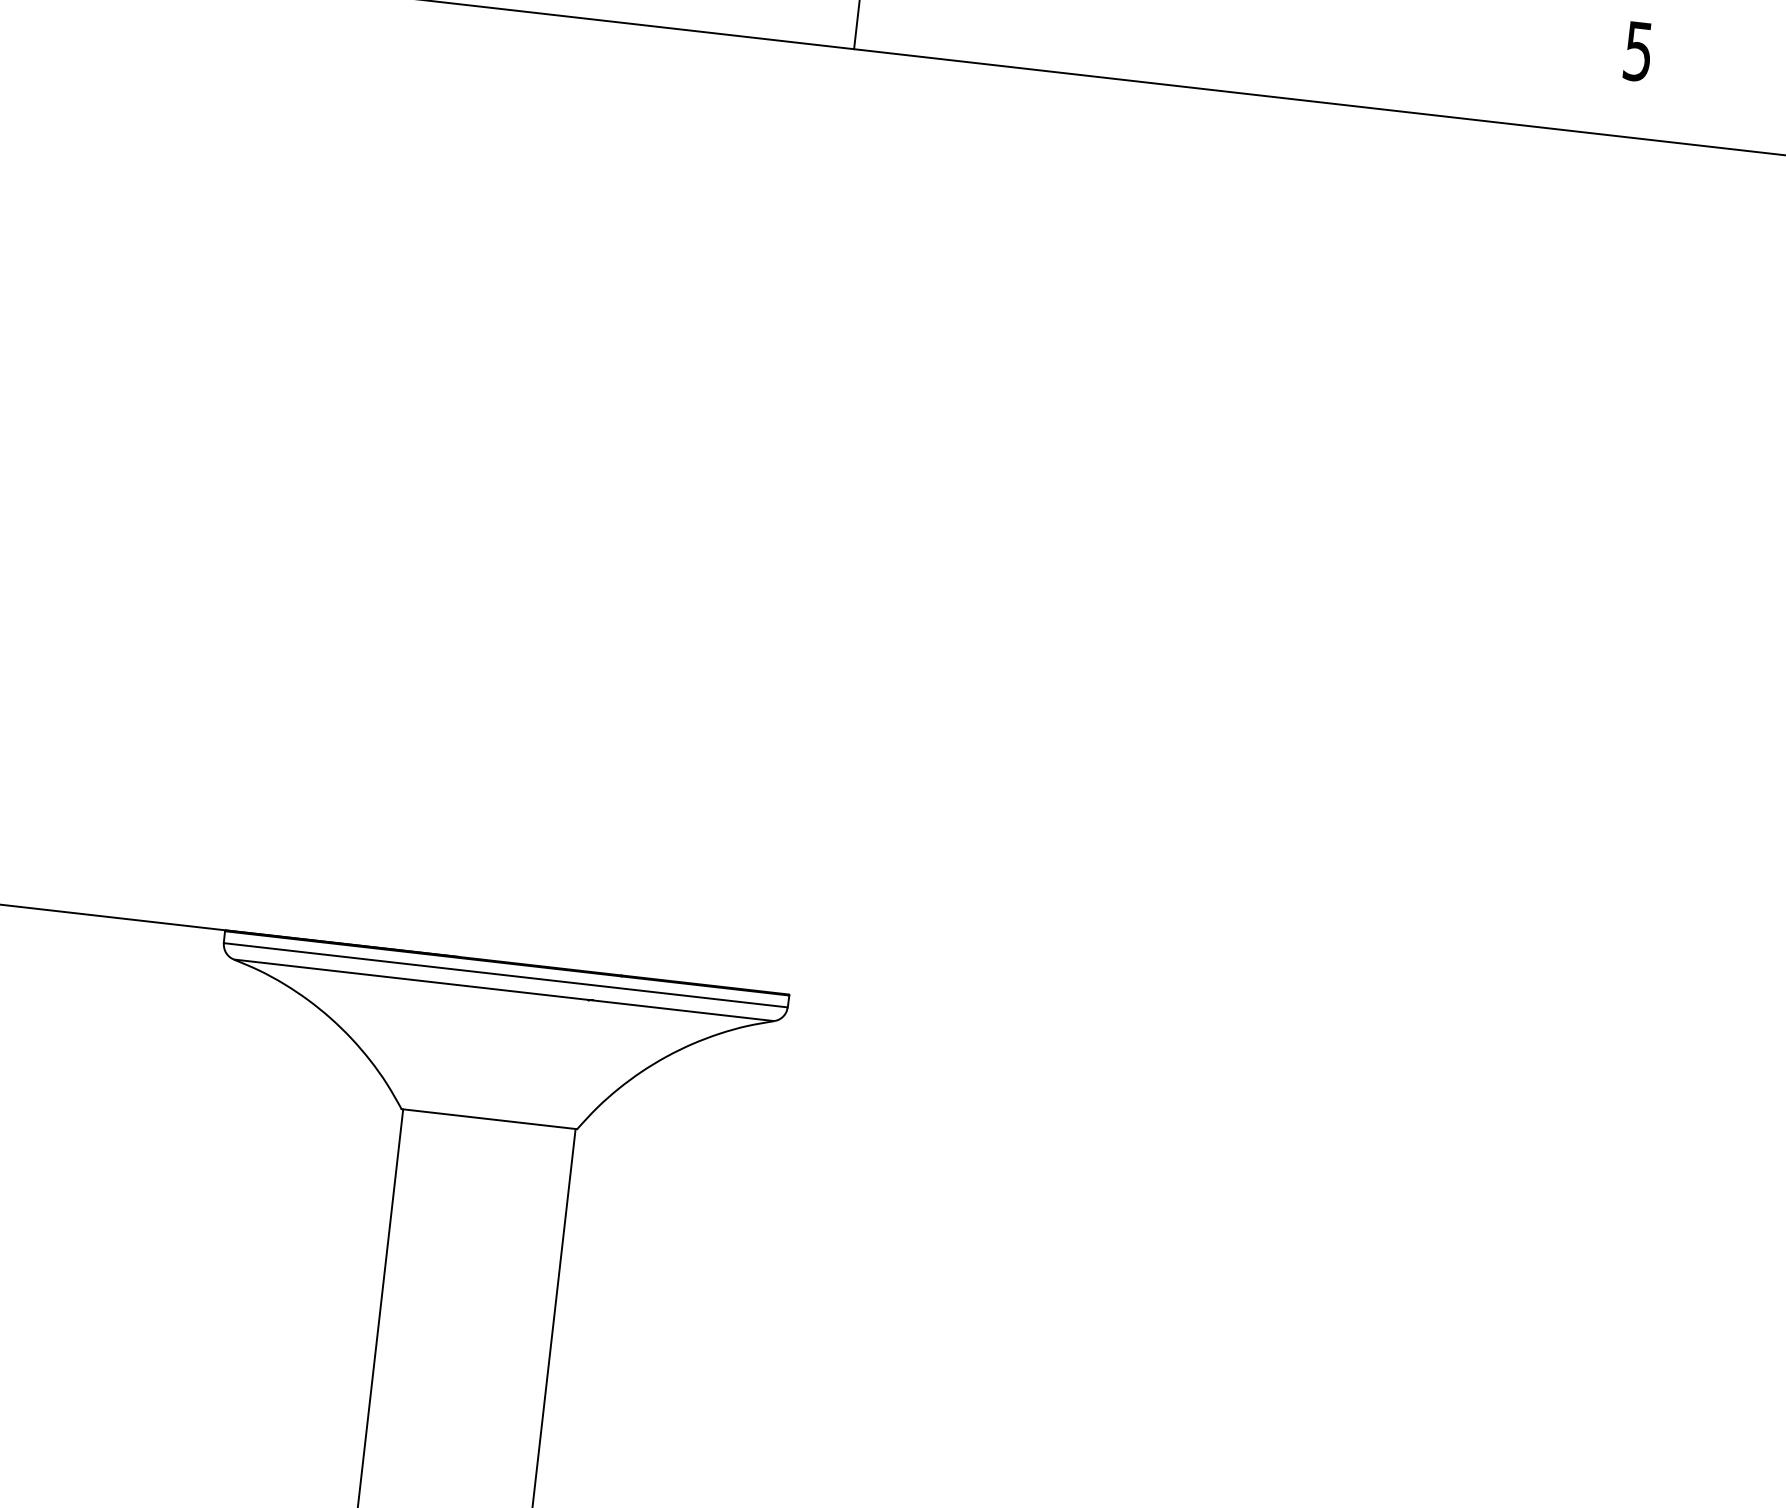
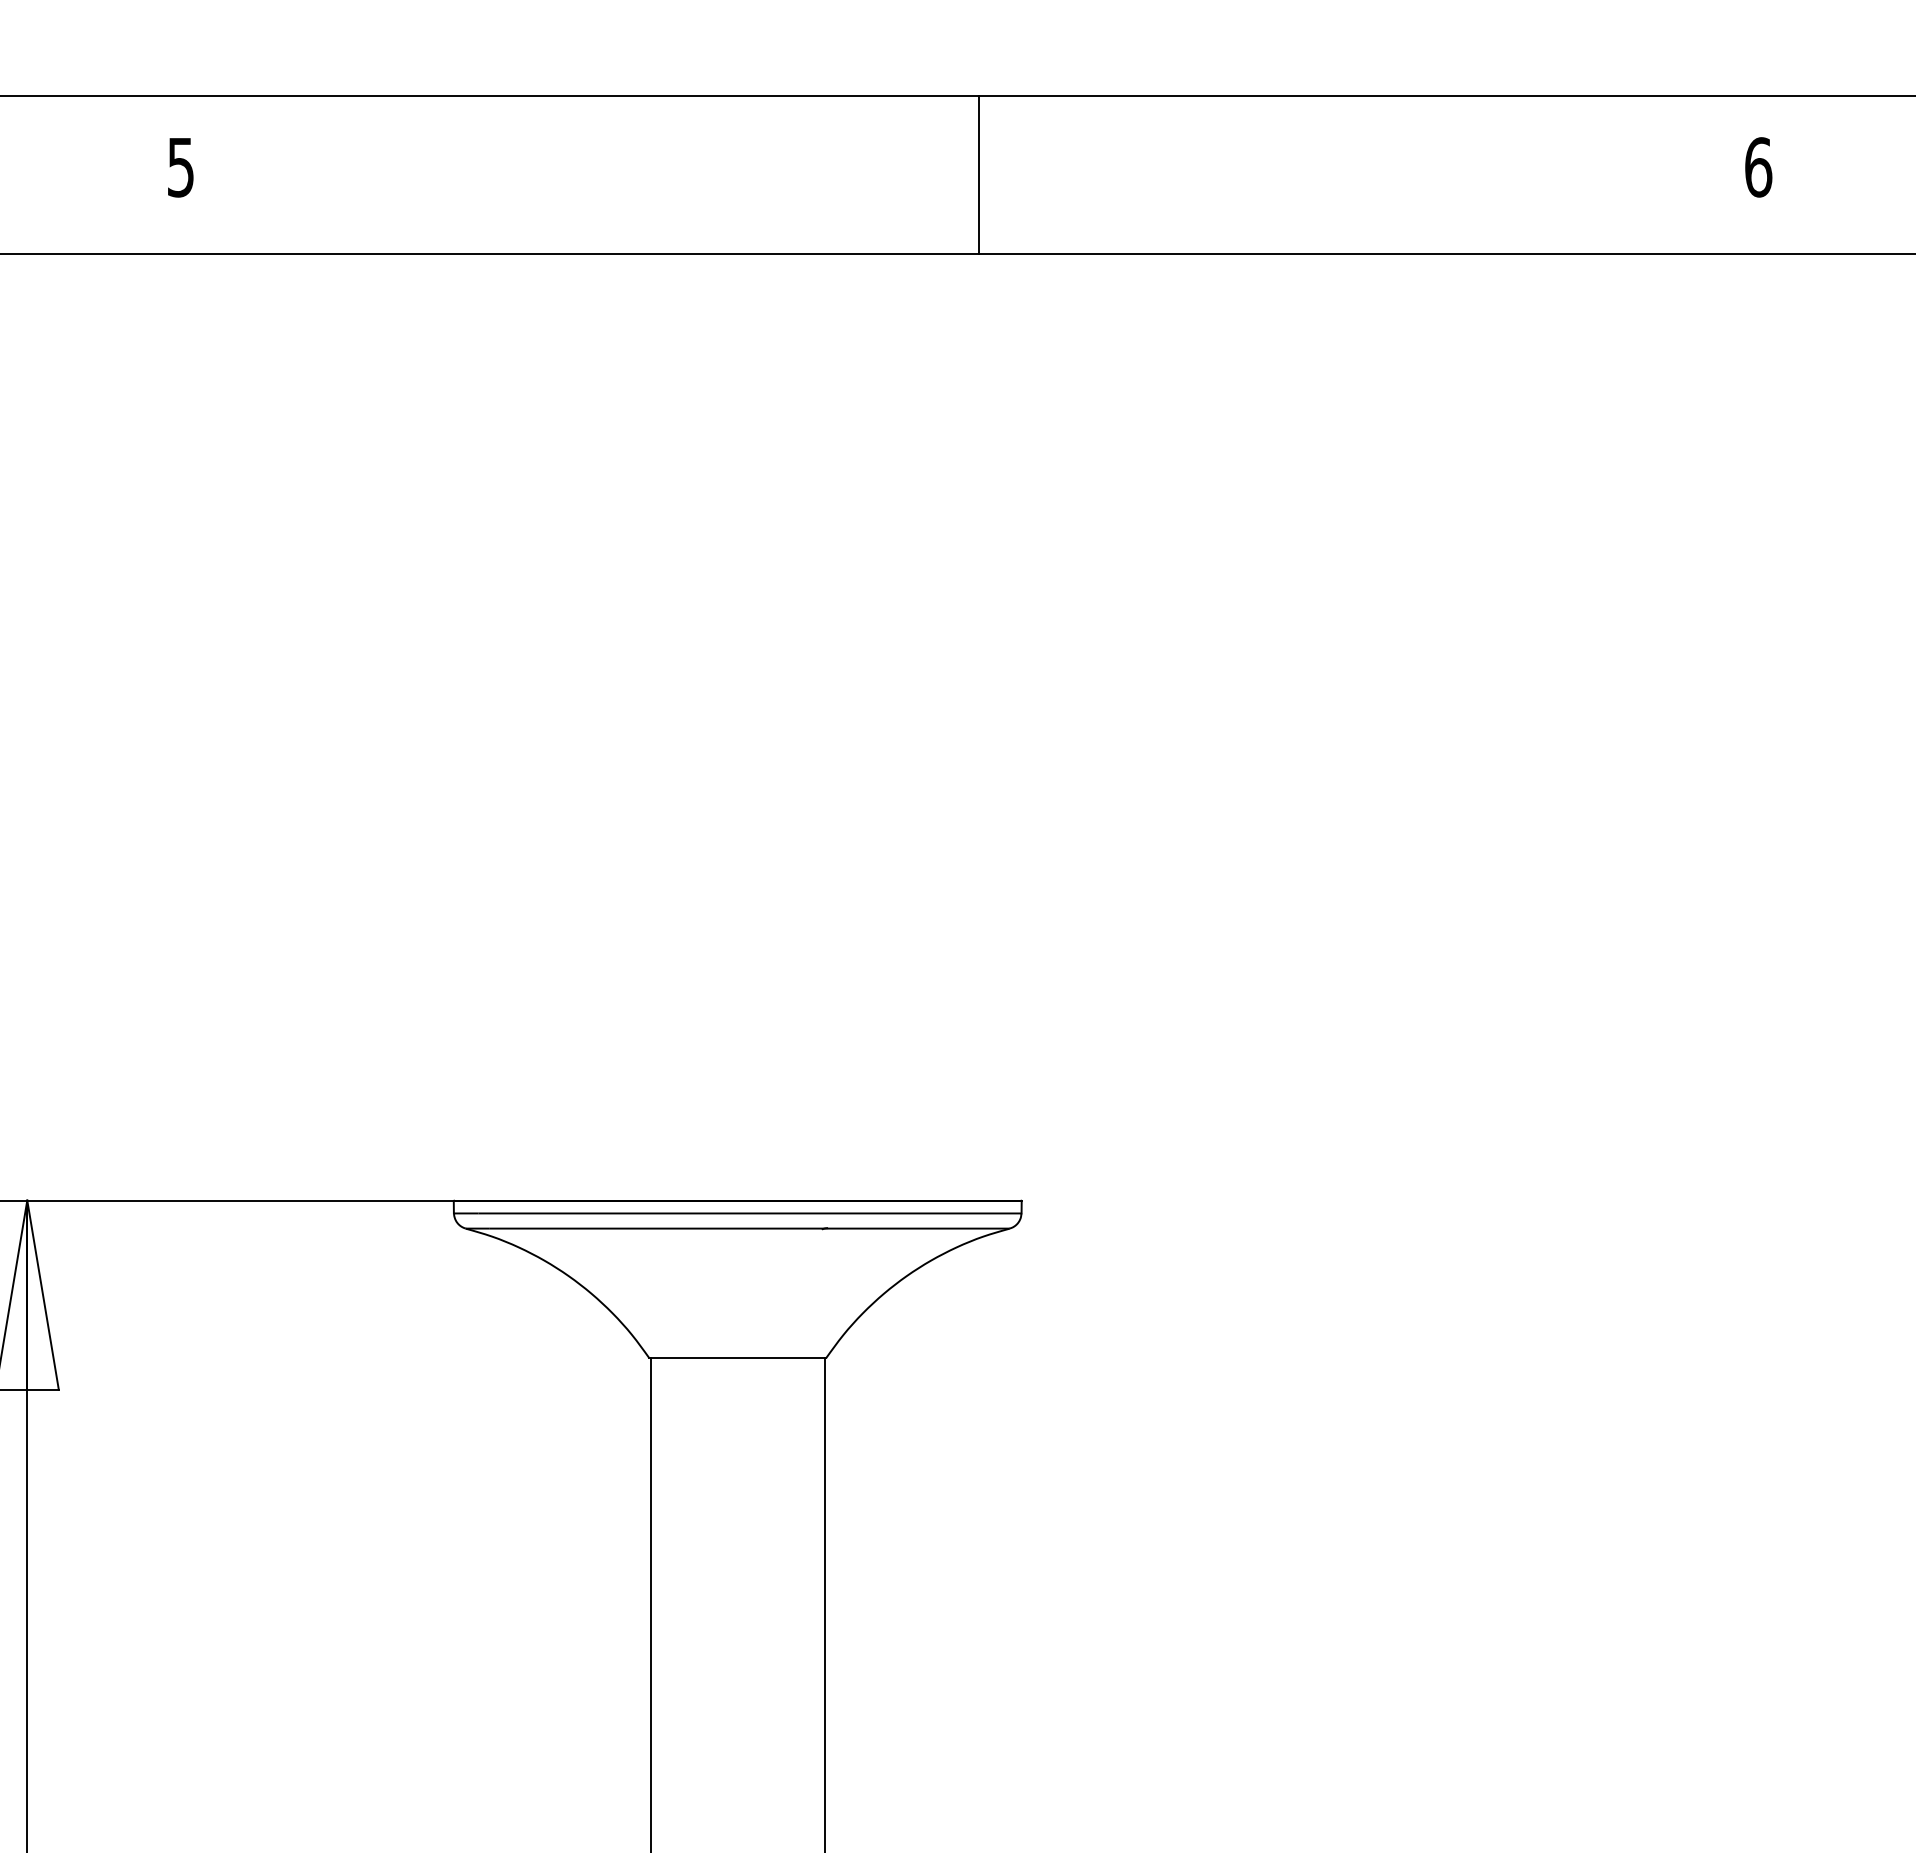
text: (1638, 51) -> (1758, 167), 5 -> 6

